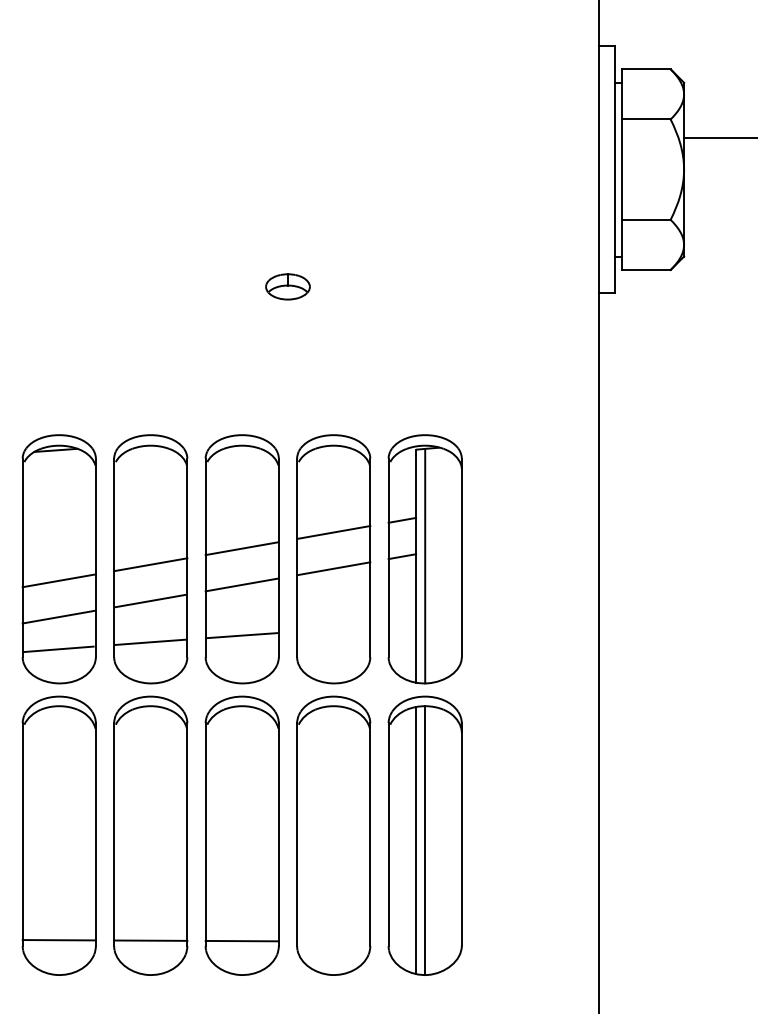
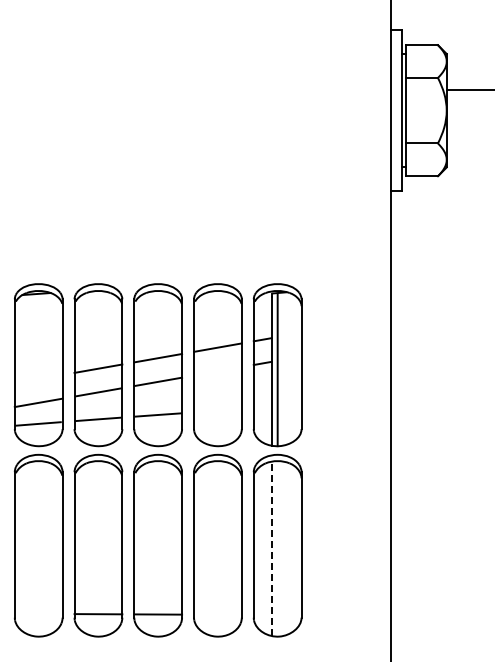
part: (287, 287) -> (187, 187), removed
line: (333, 569) -> (217, 371), removed
line: (58, 581) -> (38, 379), removed
line: (415, 840) -> (271, 548), solid -> dashed
line: (424, 840) -> (277, 548), removed
line: (58, 939) -> (38, 613), removed

